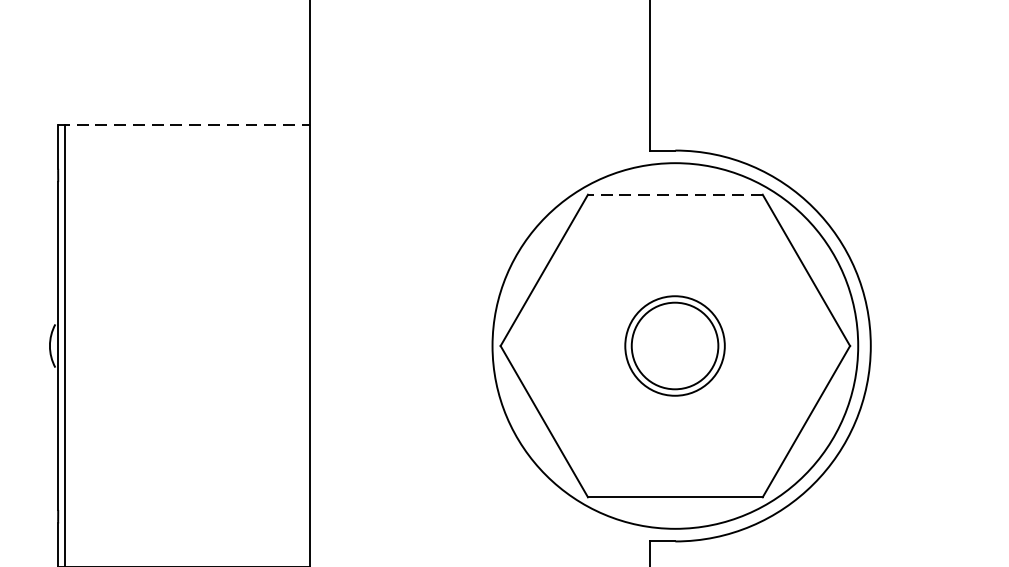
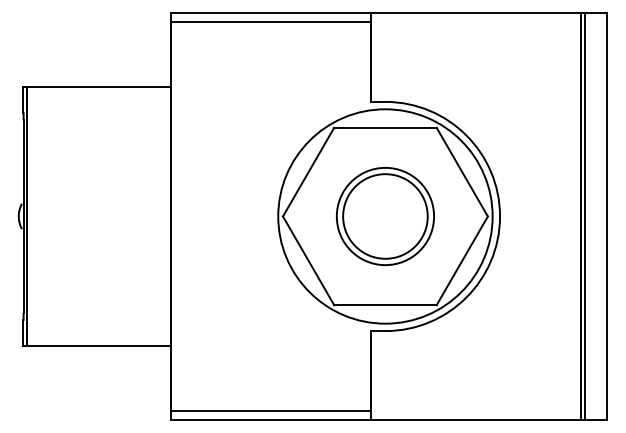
line: (479, 15) -> (270, 22), added
line: (184, 125) -> (97, 87), dashed -> solid
line: (673, 194) -> (384, 127), dashed -> solid
part: (673, 346) -> (384, 216), size x1.67

